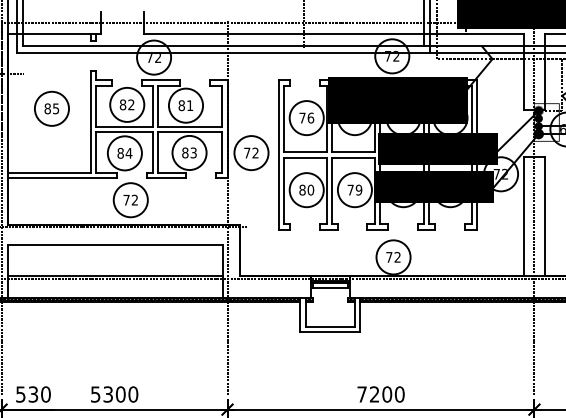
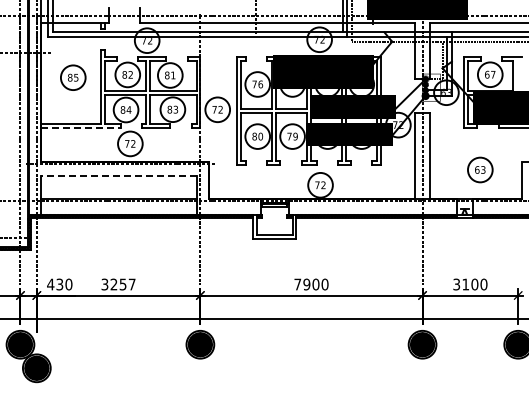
line: (63, 178) -> (81, 128), solid -> dashed
line: (115, 243) -> (119, 175), solid -> dashed
text: (20, 394) -> (50, 284), 530 -> 430
text: (114, 394) -> (118, 284), 5300 -> 3257
text: (374, 394) -> (306, 284), 7200 -> 7900

